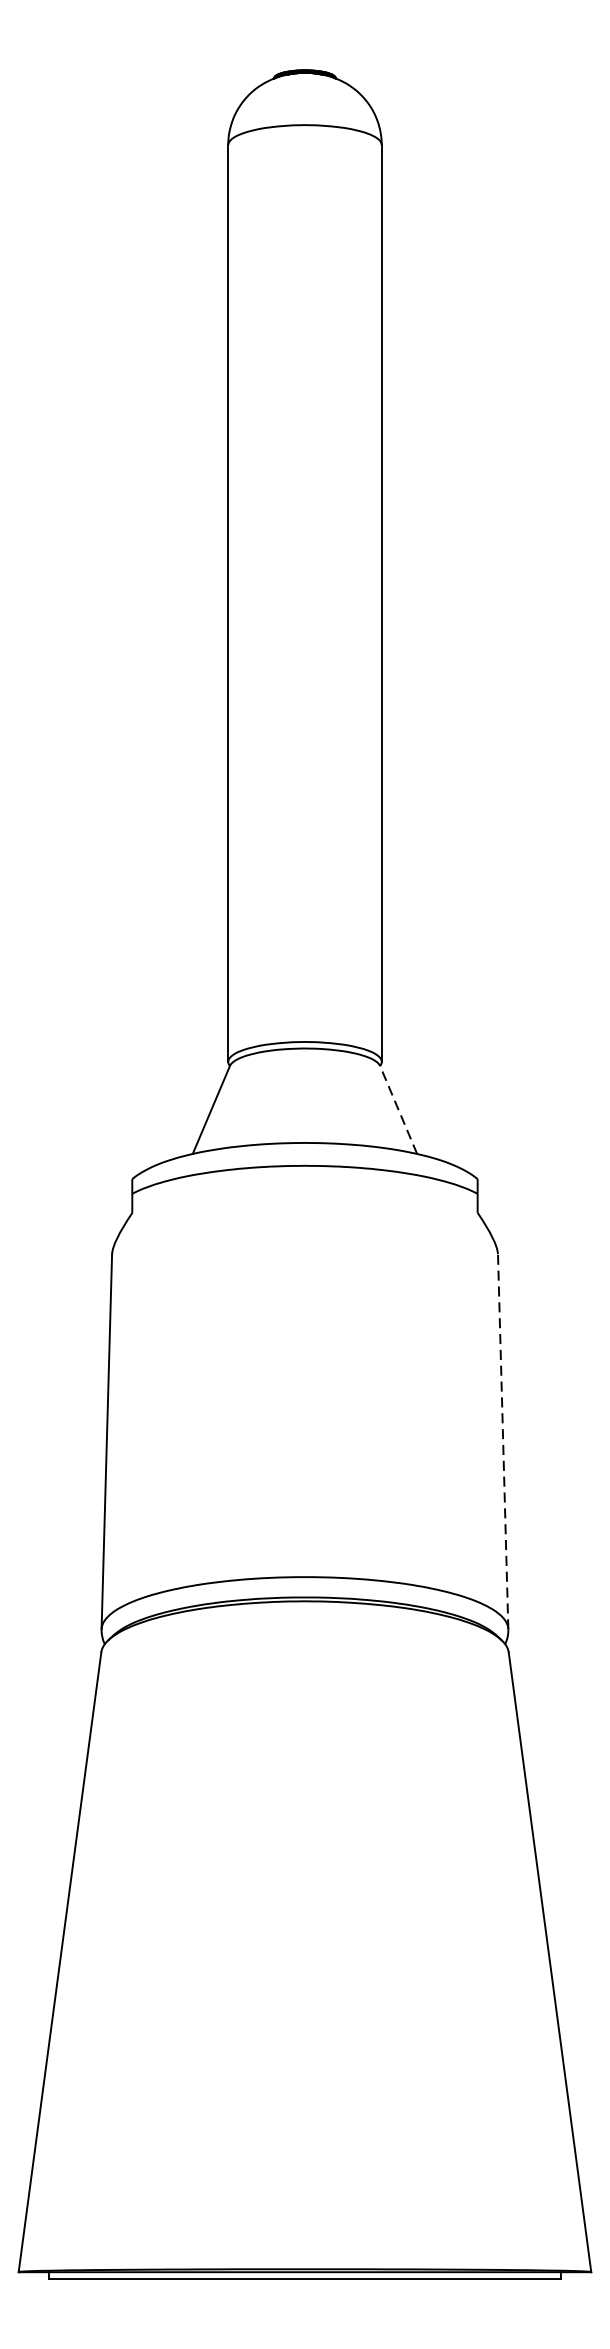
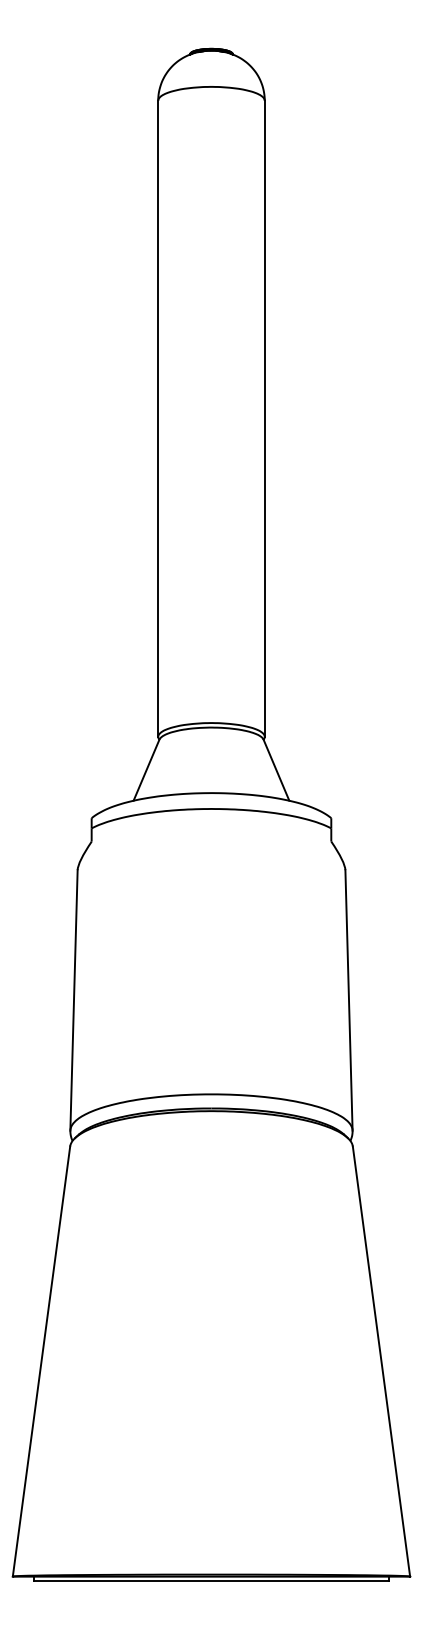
line: (398, 1108) -> (276, 769), dashed -> solid
line: (502, 1440) -> (348, 999), dashed -> solid

